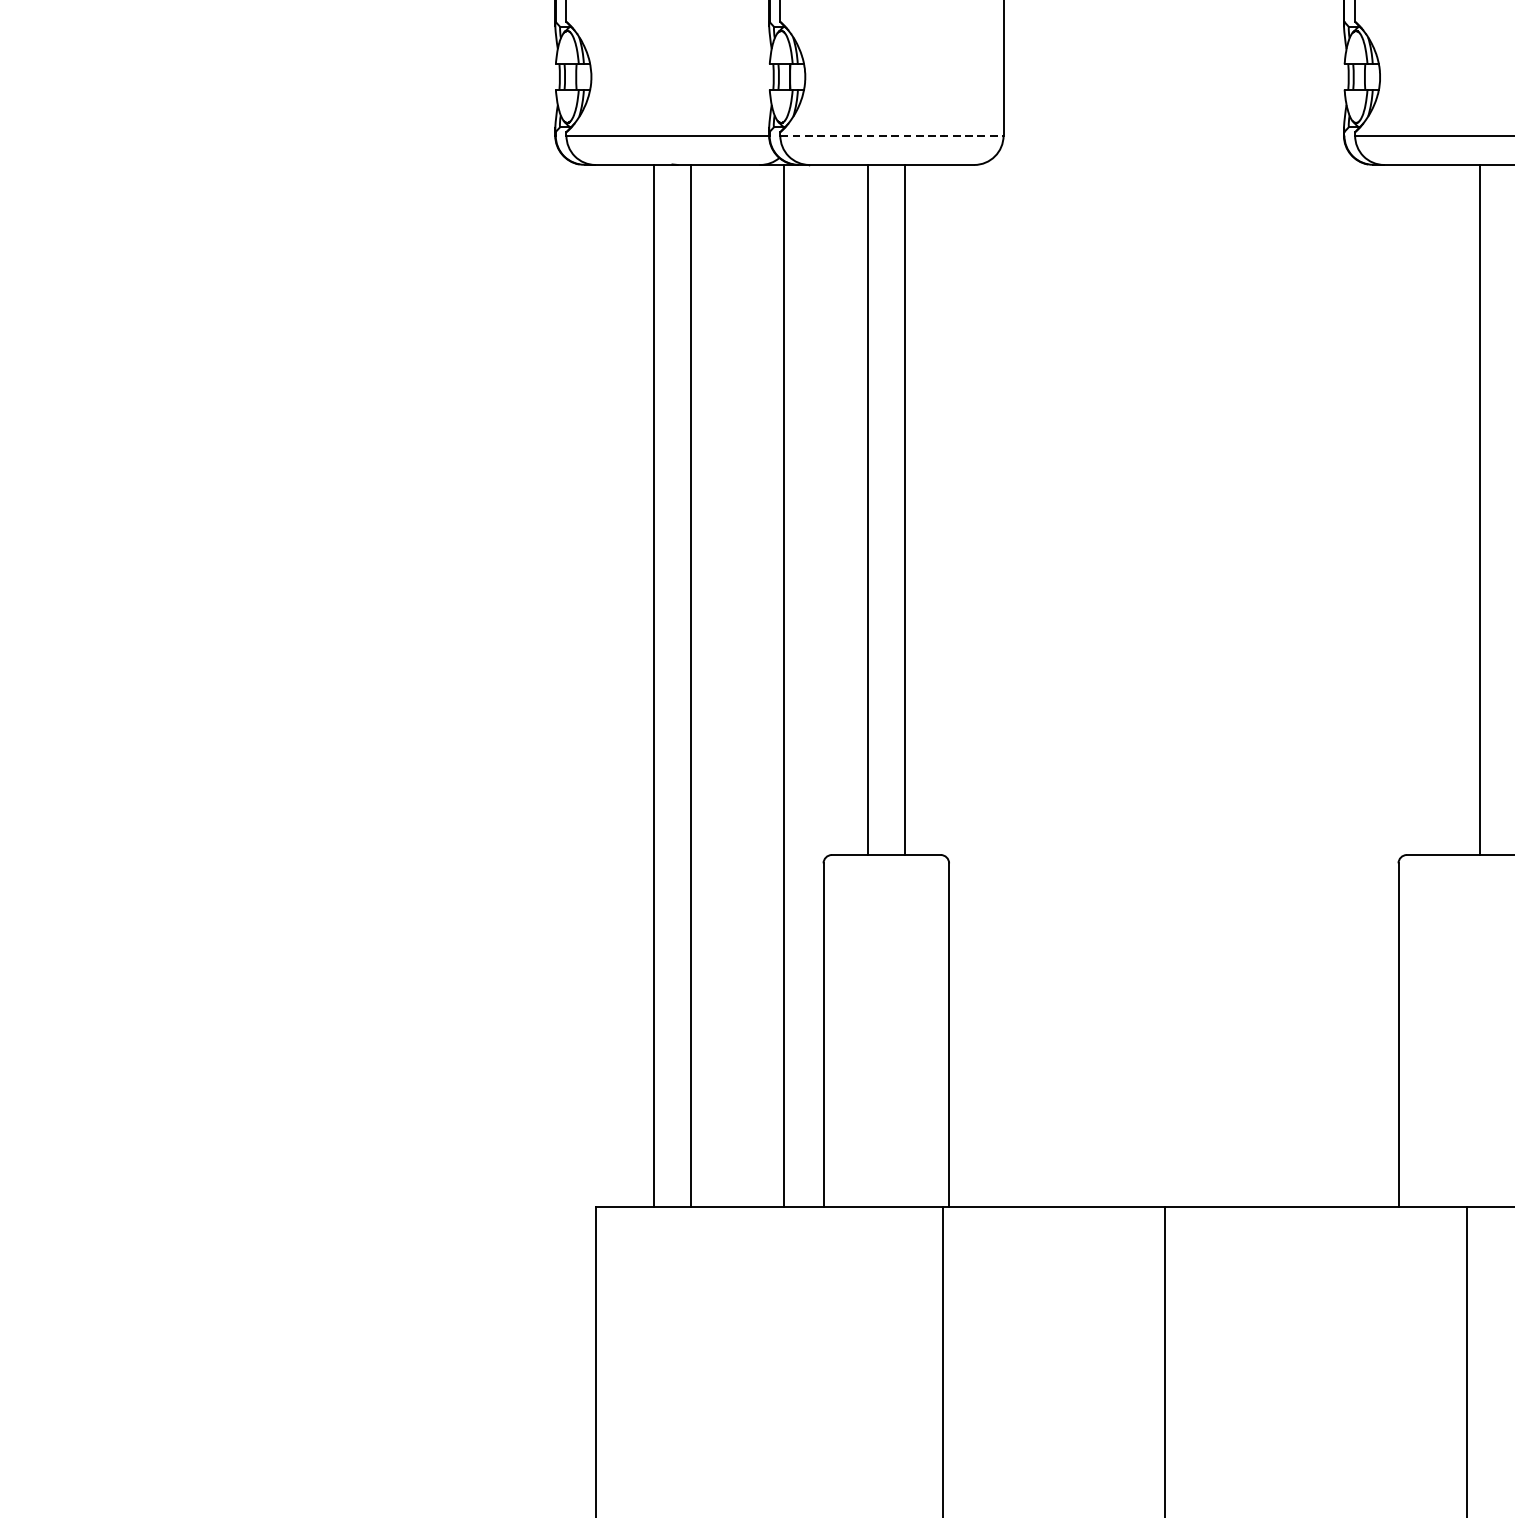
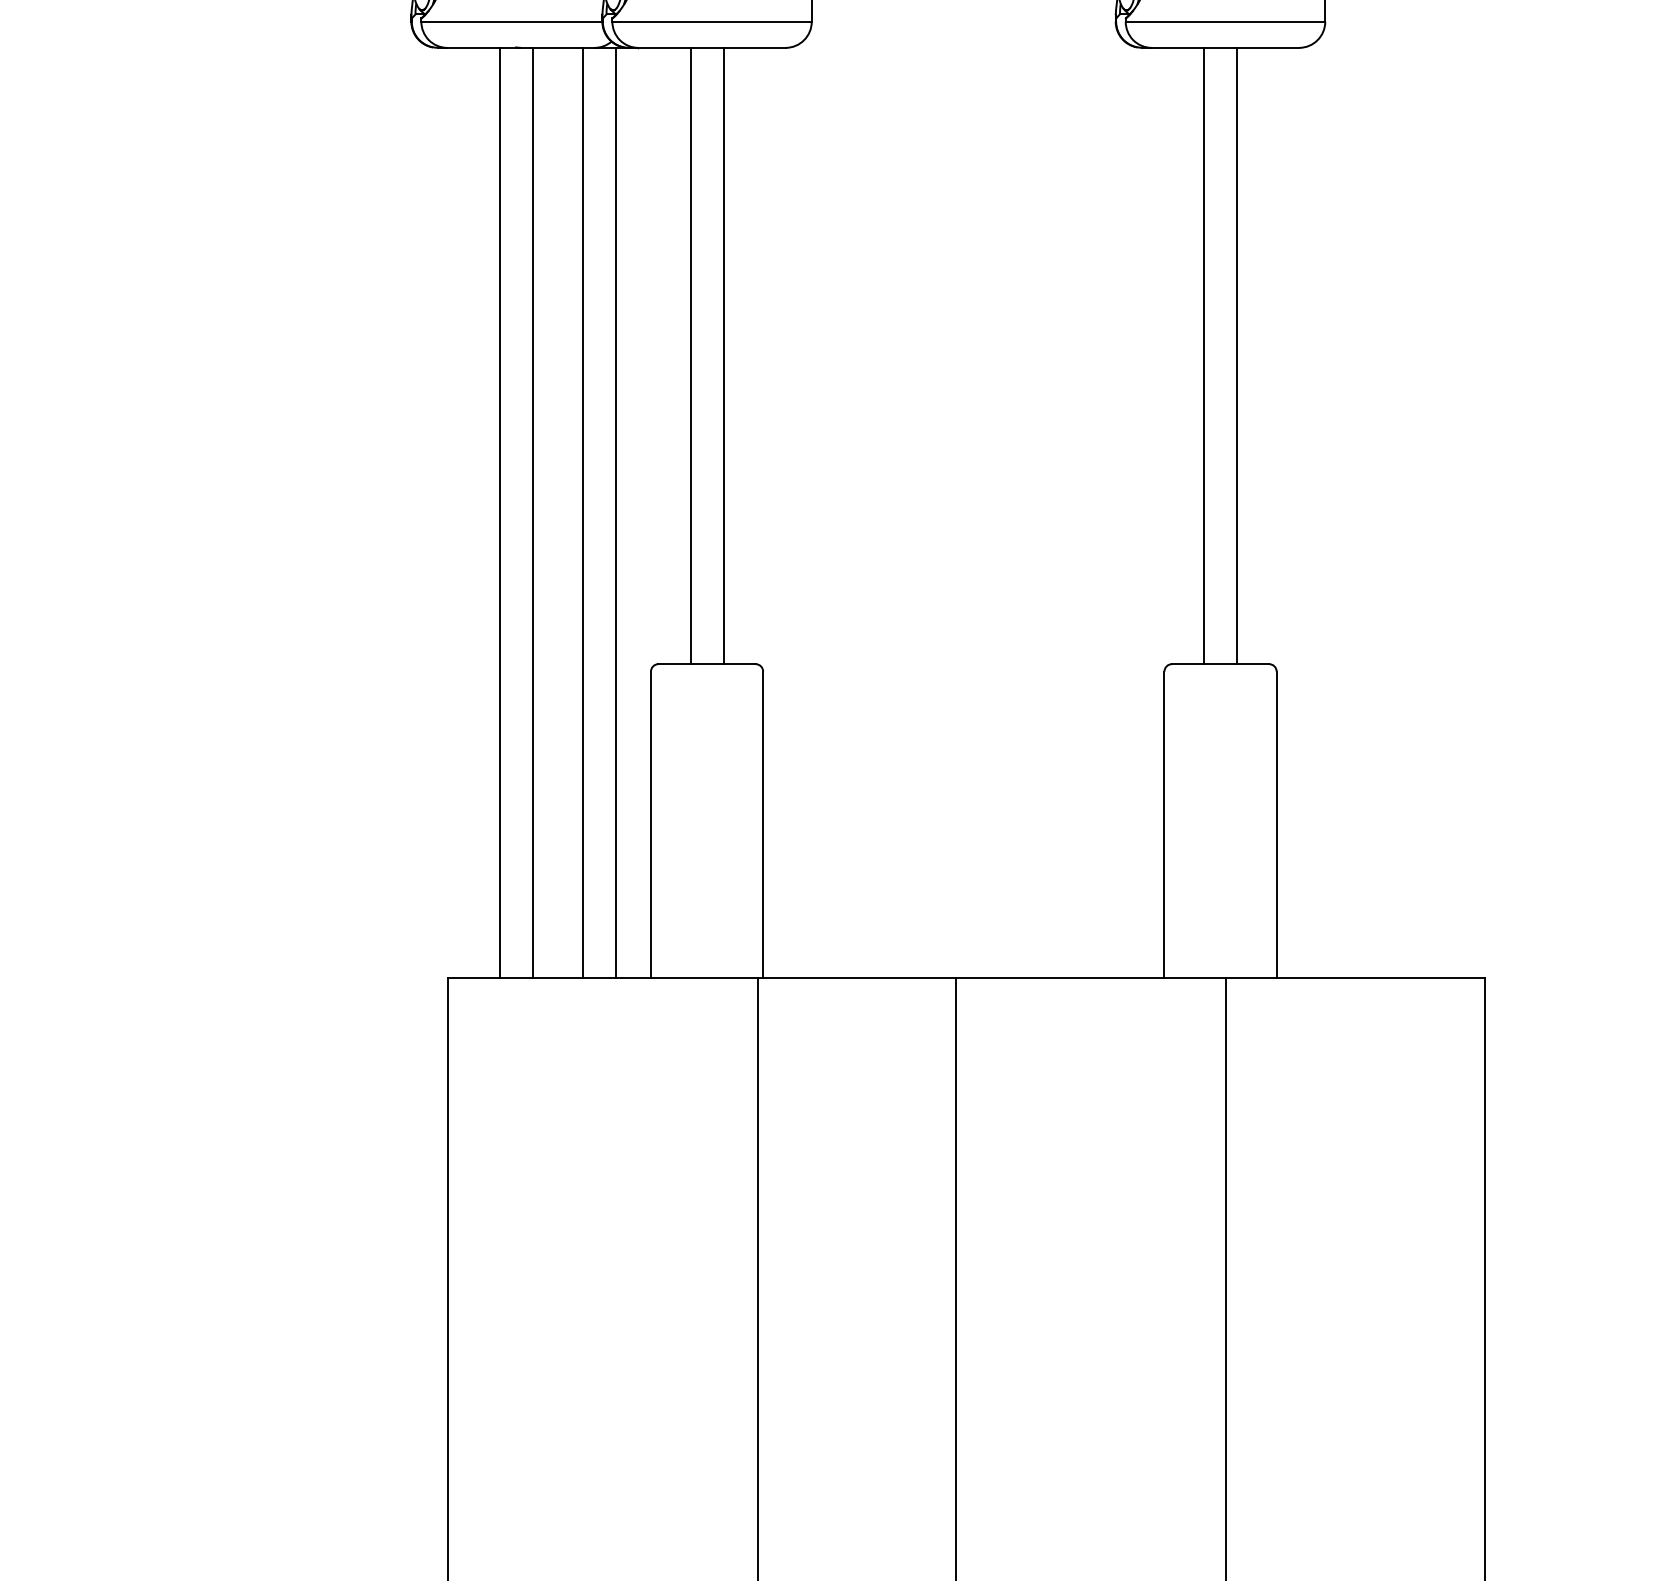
line: (892, 135) -> (712, 21), dashed -> solid
line: (1443, 509) -> (1204, 355), added
line: (746, 685) -> (582, 512), added

